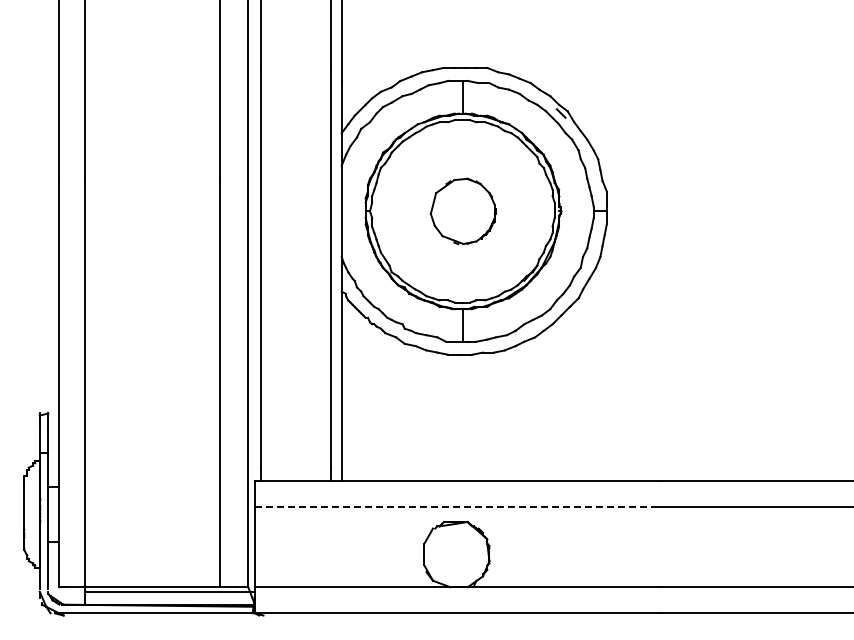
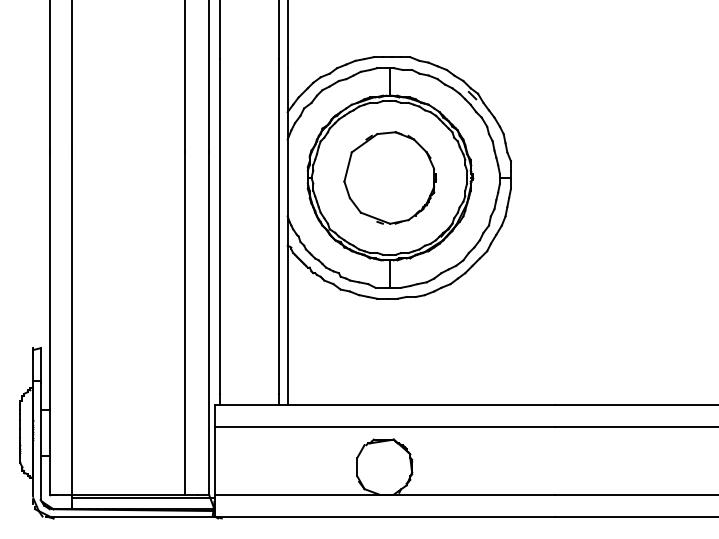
part: (463, 211) -> (390, 178), size x1.67
line: (457, 506) -> (385, 426), dashed -> solid

